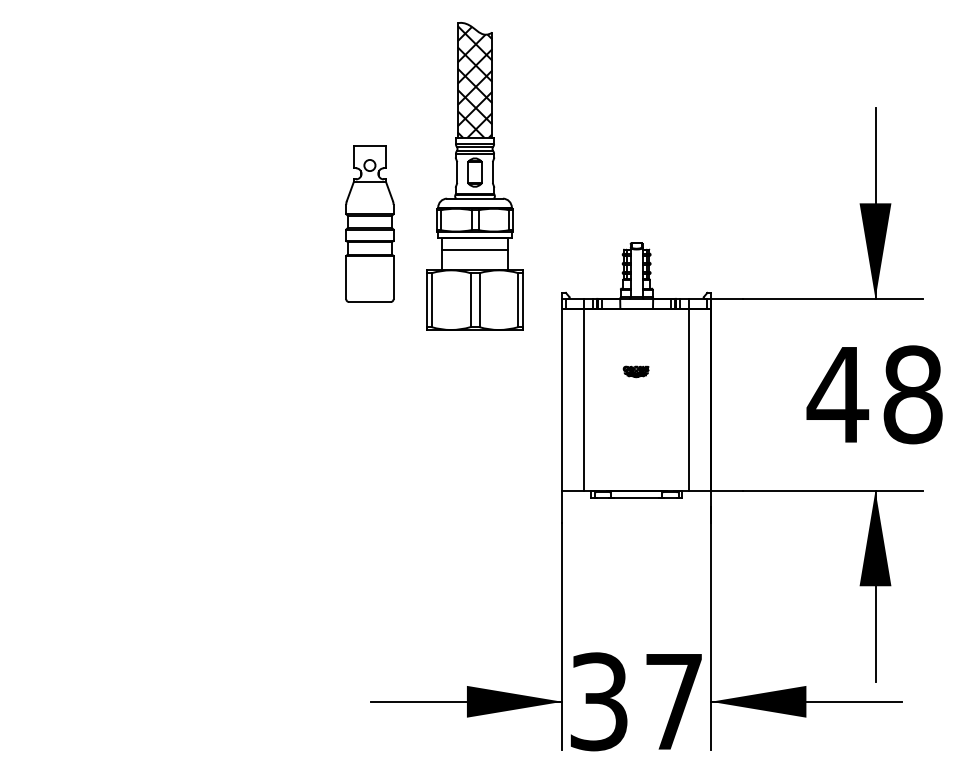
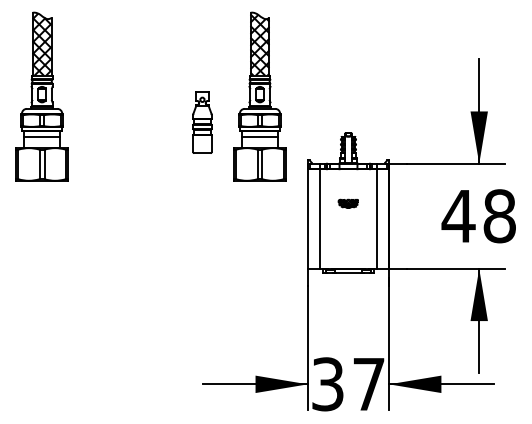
part: (75, 176) -> (41, 96), added
part: (370, 223) -> (202, 122), size x0.71
part: (634, 371) -> (347, 203), size x1.43

